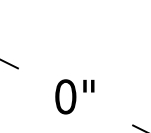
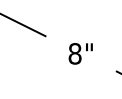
text: (64, 96) -> (74, 53), 0" -> 8"

